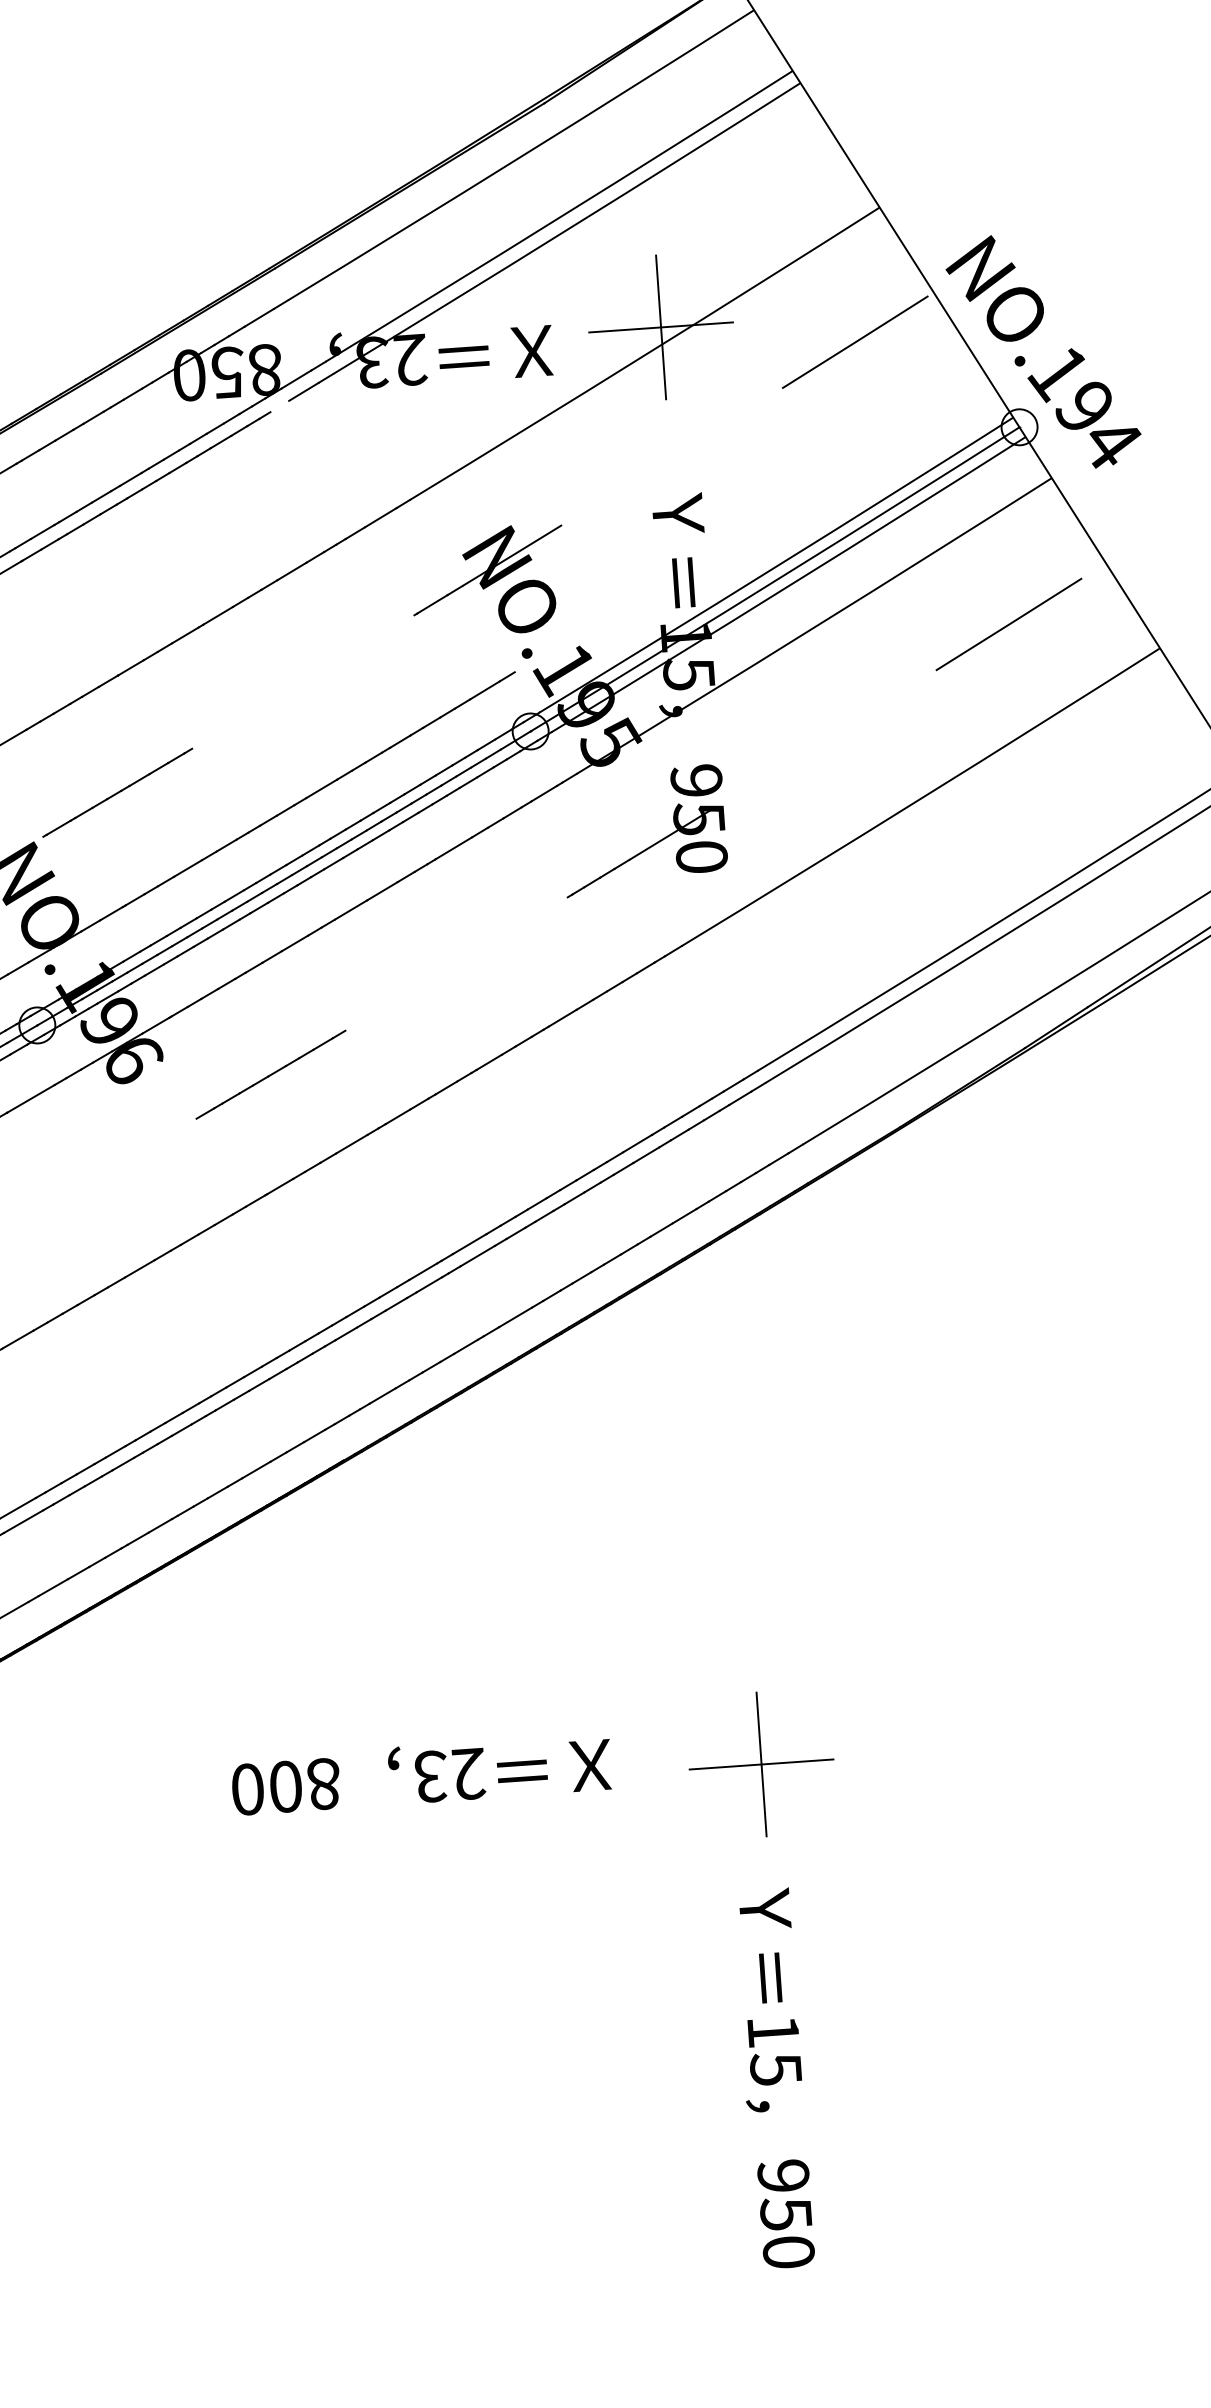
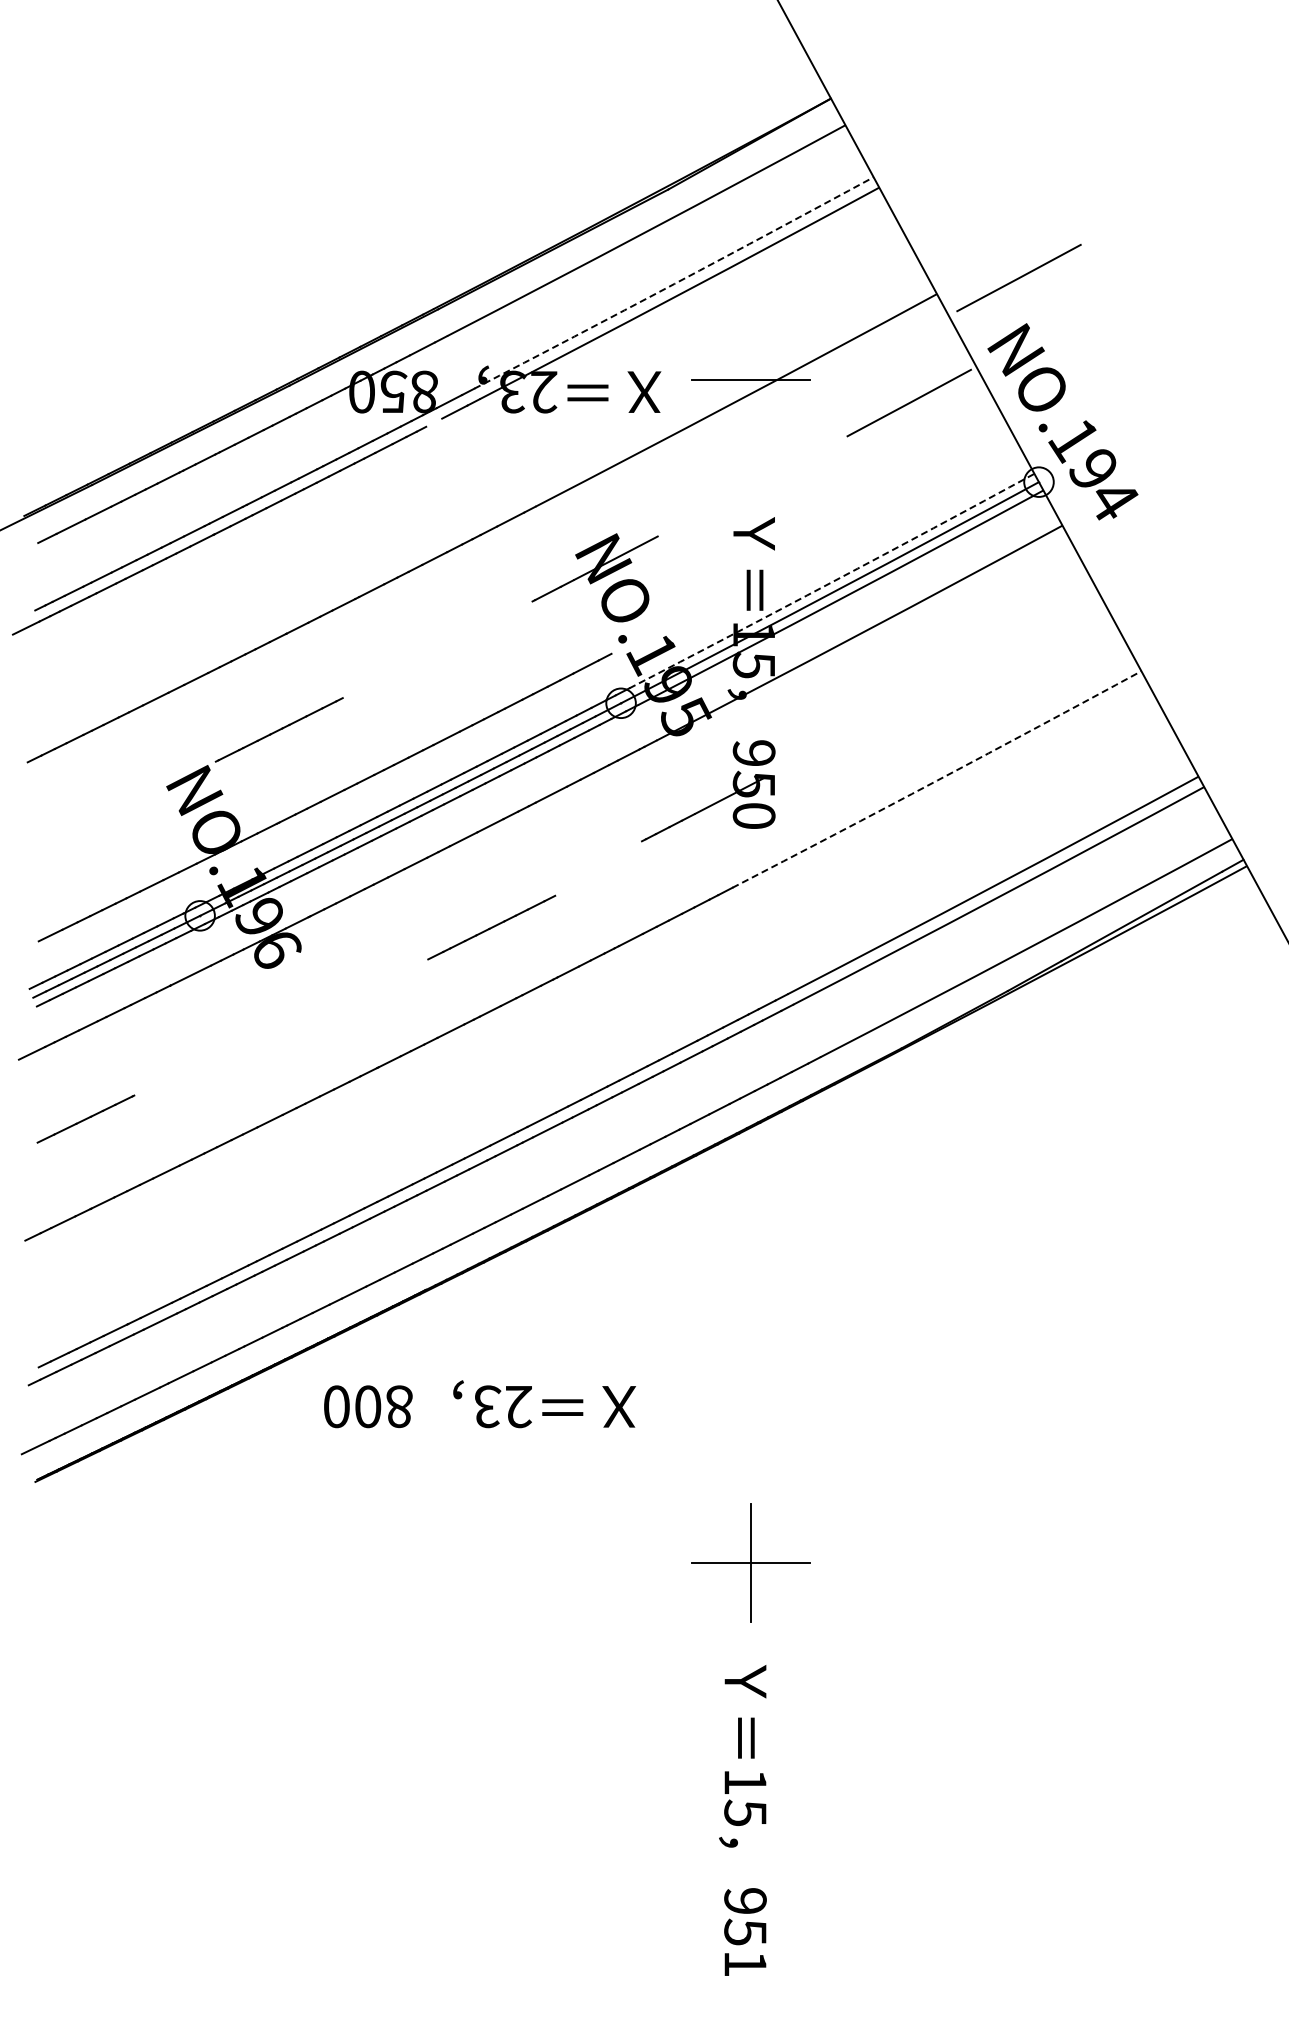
arc: (559, 216) -> (674, 283), solid -> dashed
line: (661, 327) -> (751, 379), removed
arc: (777, 566) -> (832, 582), solid -> dashed
line: (1008, 625) -> (1018, 278), moved
arc: (921, 798) -> (937, 780), solid -> dashed
line: (270, 1074) -> (491, 927), moved
text: (420, 1774) -> (479, 1404), moved
text: (788, 2251) -> (745, 1963), 950 -> 951

